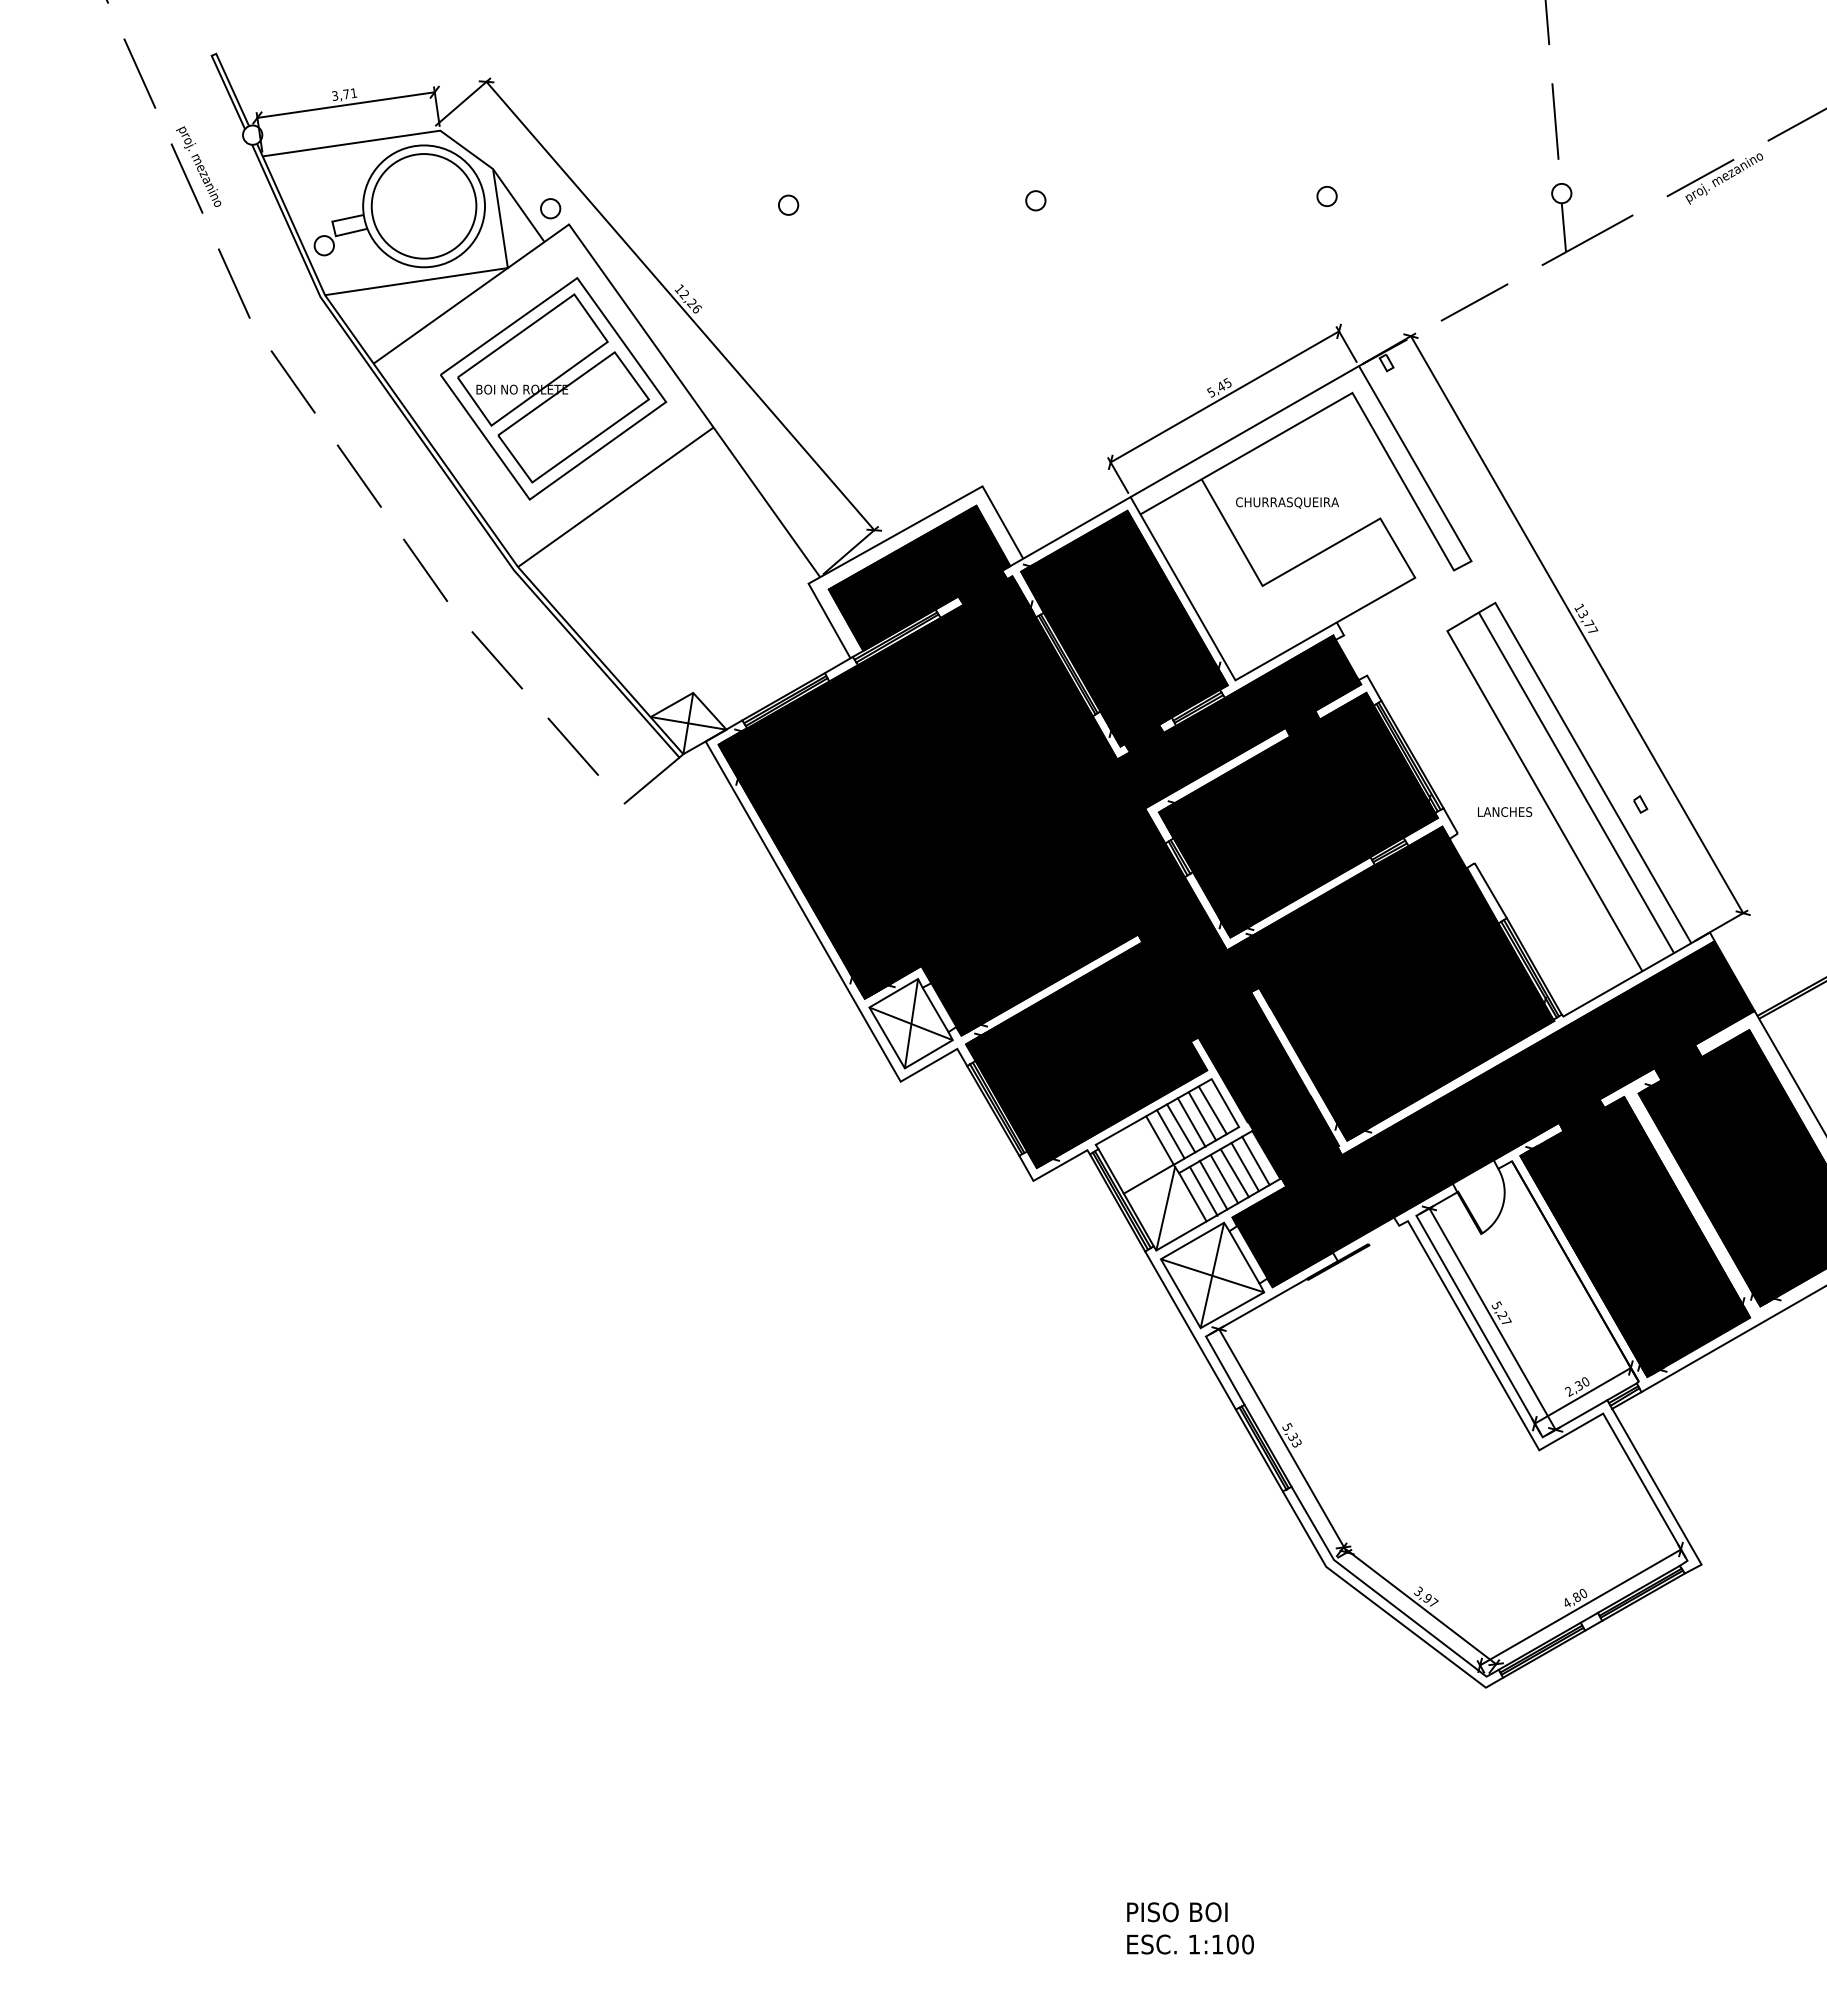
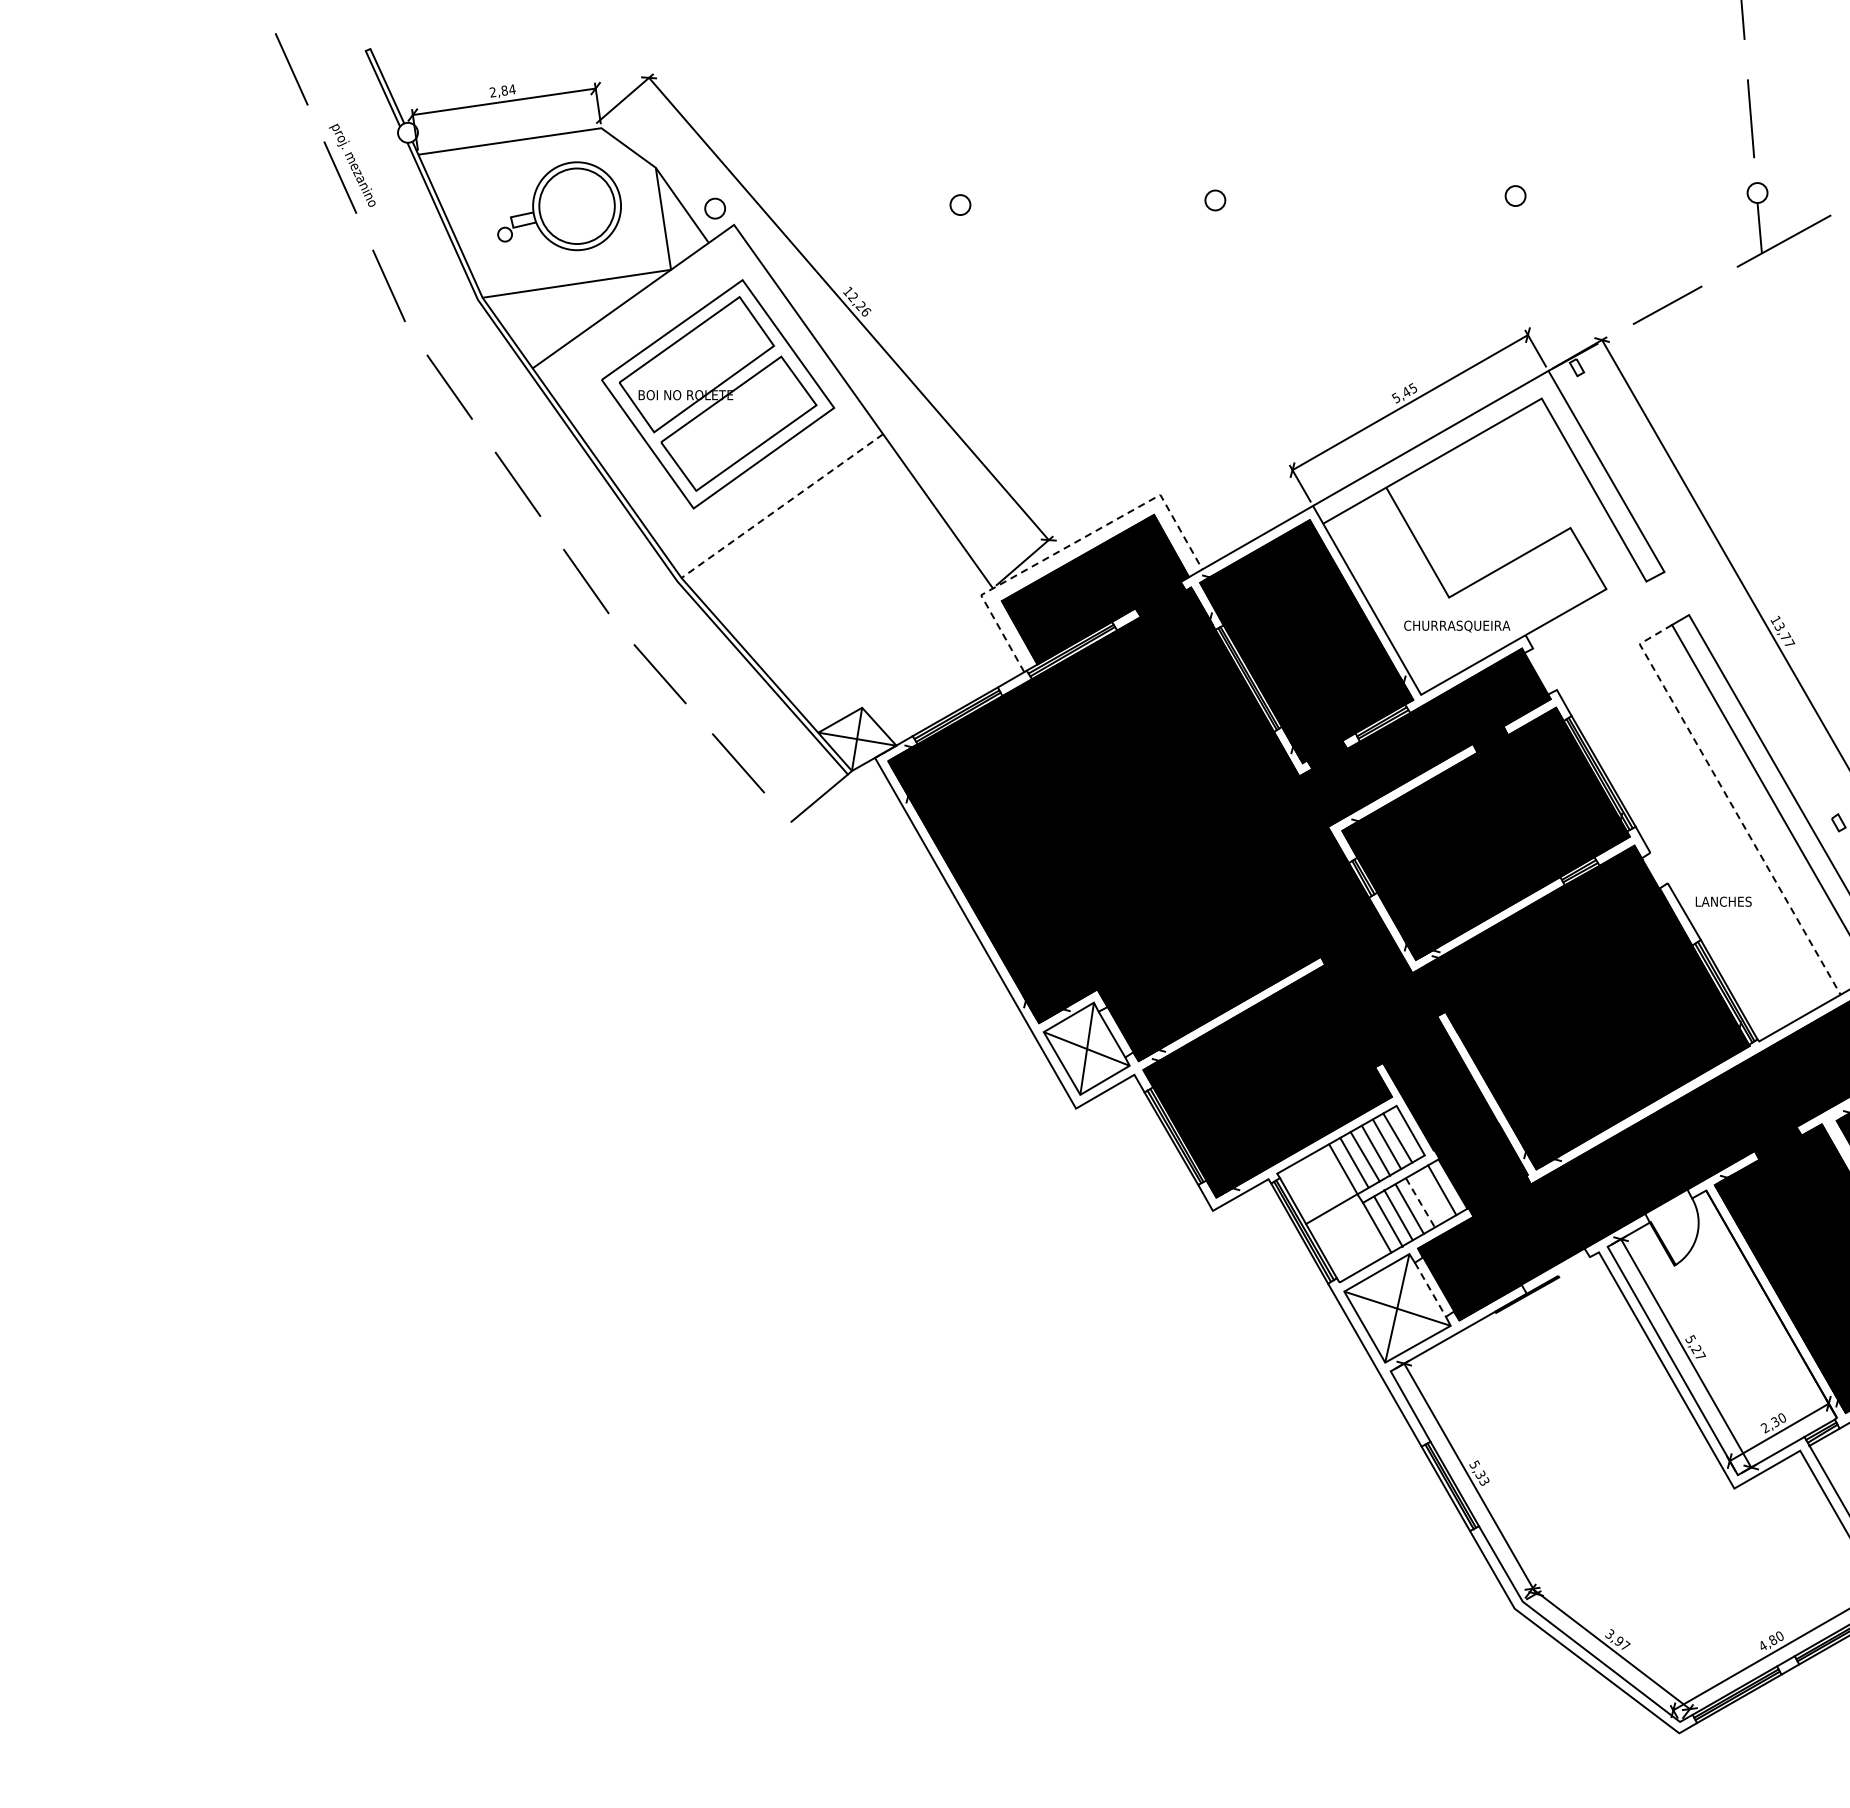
text: (344, 94) -> (502, 90), 3,71 -> 2,84
part: (399, 206) -> (559, 206), size x0.7
line: (615, 497) -> (782, 506), solid -> dashed
text: (1287, 502) -> (1457, 625), moved
line: (894, 535) -> (1069, 545), solid -> dashed
line: (1535, 785) -> (1730, 803), solid -> dashed
text: (1505, 811) -> (1724, 901), moved
line: (1244, 1167) -> (1430, 1197), removed
line: (1234, 1173) -> (1420, 1203), solid -> dashed
line: (1165, 1208) -> (1349, 1239), removed
line: (1244, 1257) -> (1430, 1289), solid -> dashed

